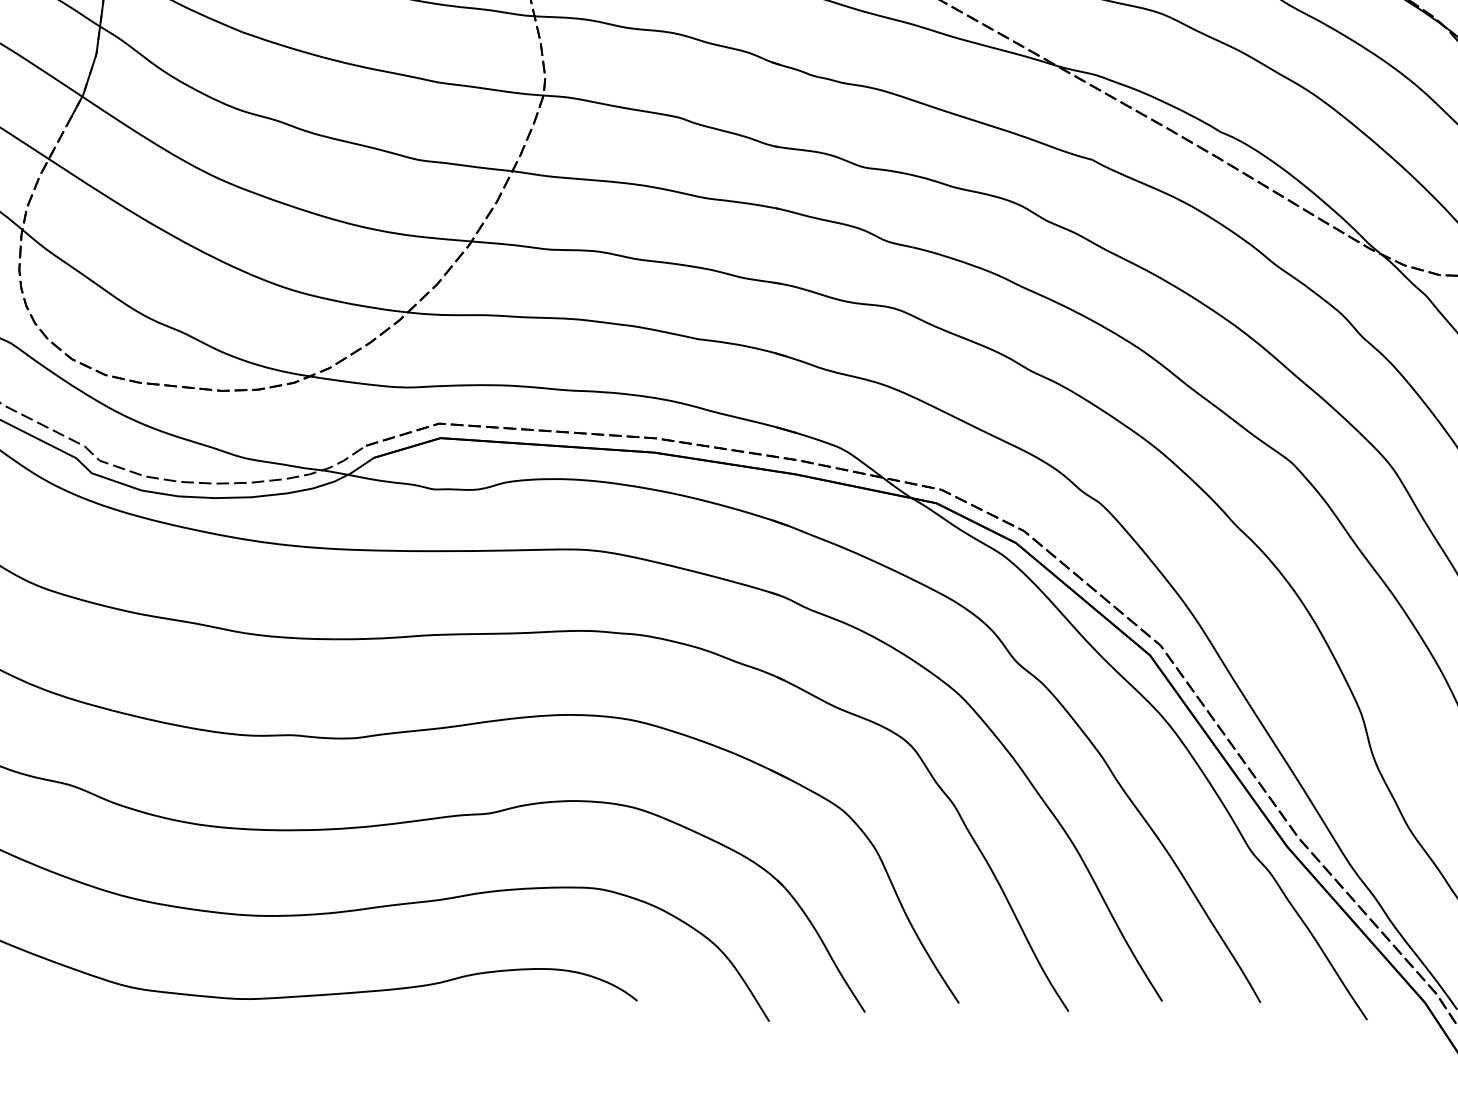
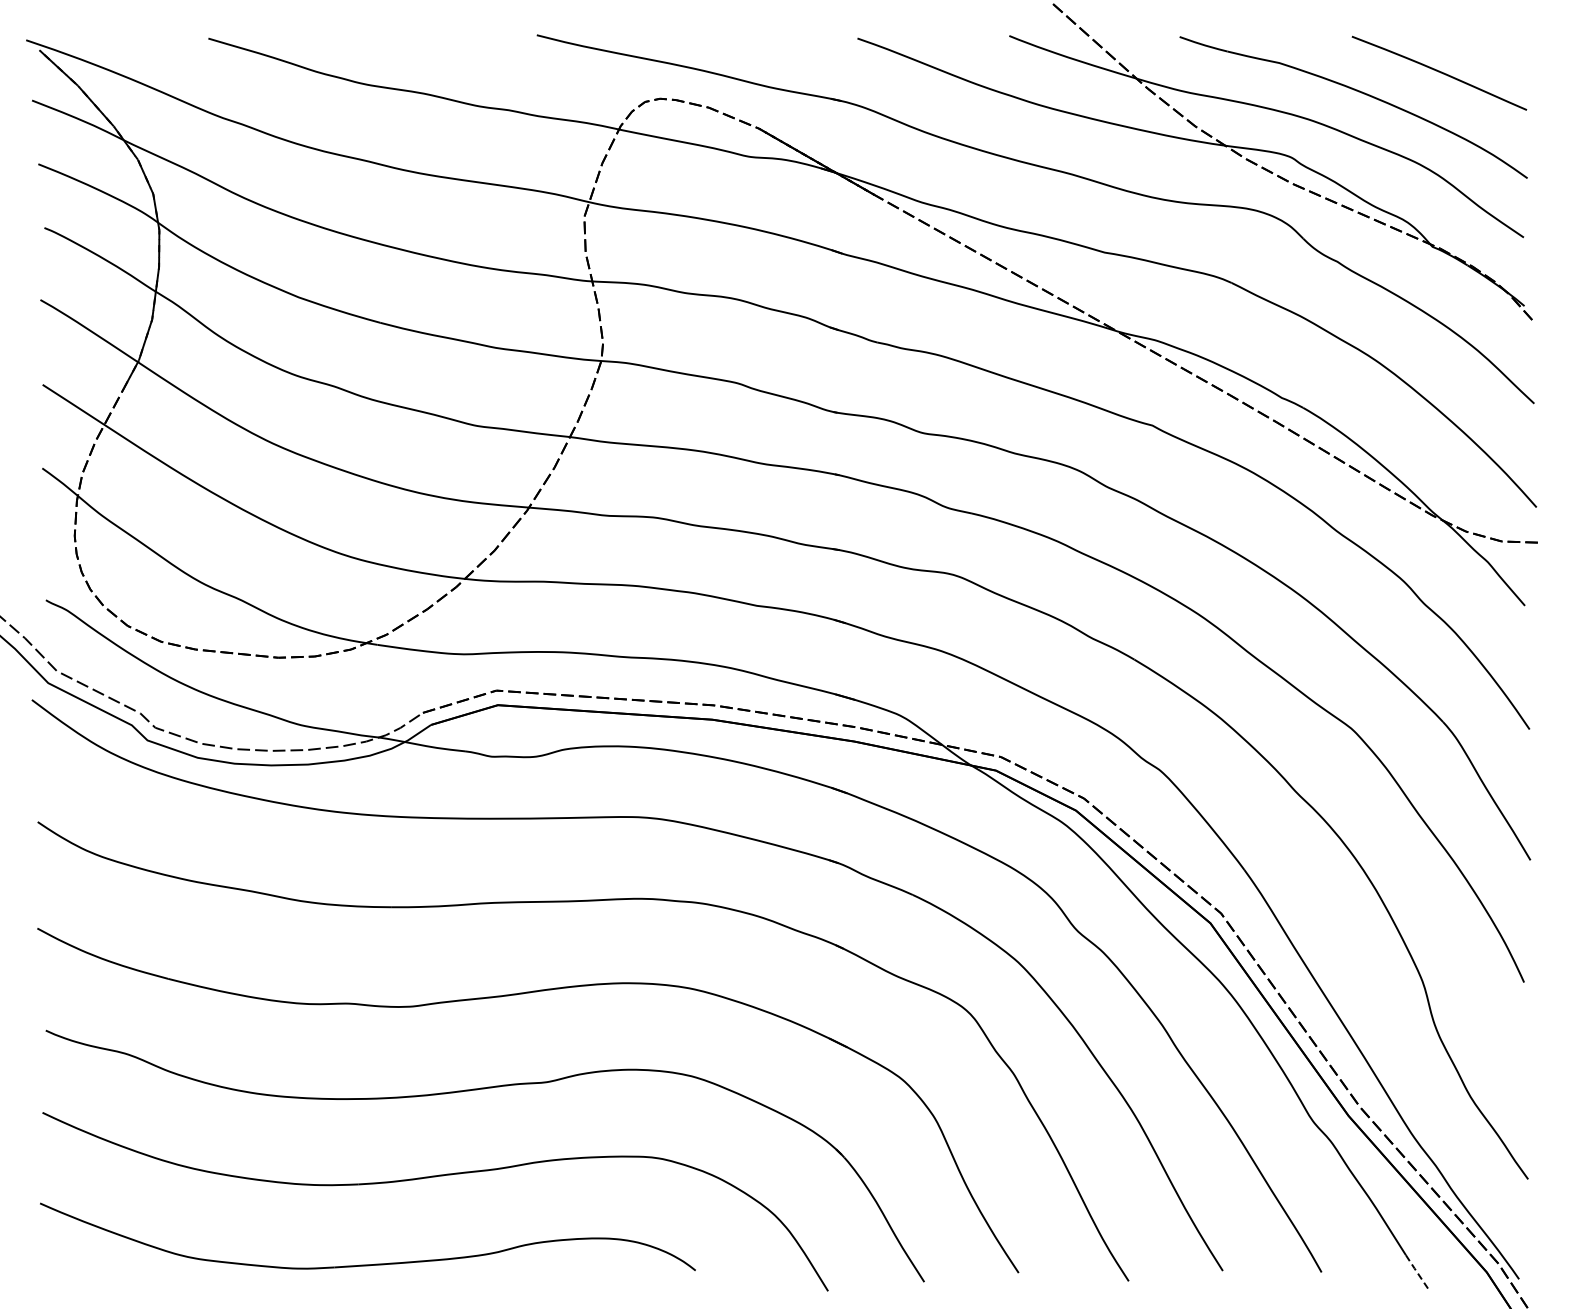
line: (1356, 1002) -> (1417, 1272), solid -> dashed

